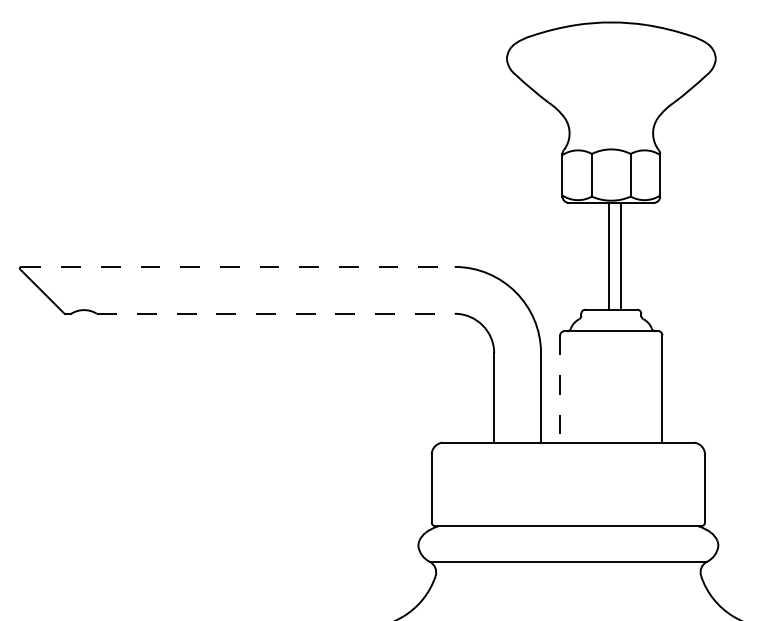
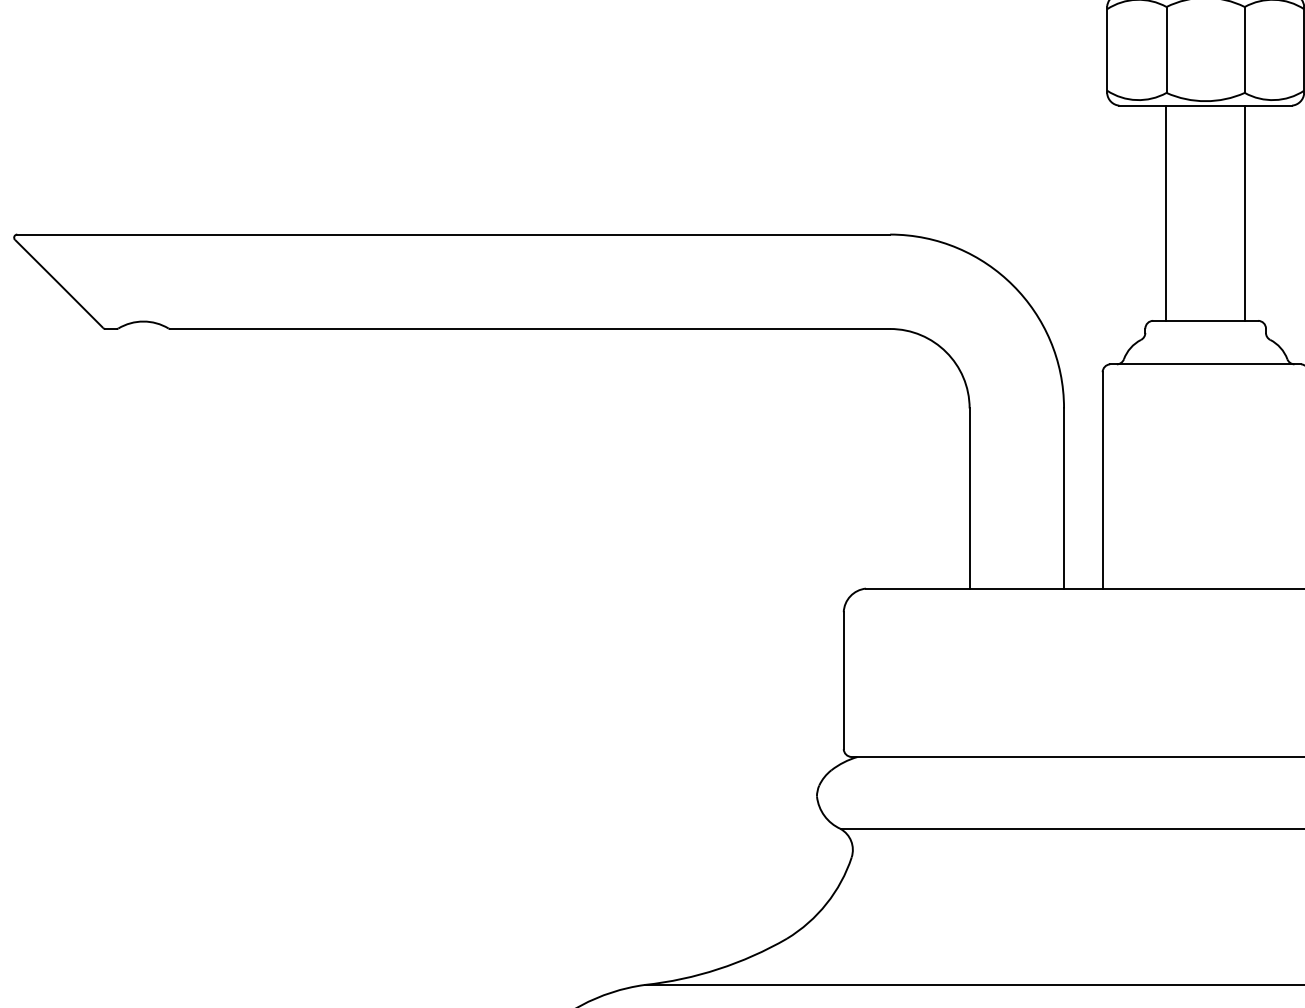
line: (608, 255) -> (1244, 211), moved
line: (620, 255) -> (1165, 211), moved
line: (238, 266) -> (454, 233), dashed -> solid
line: (276, 313) -> (531, 328), dashed -> solid
line: (560, 388) -> (1103, 479), dashed -> solid

